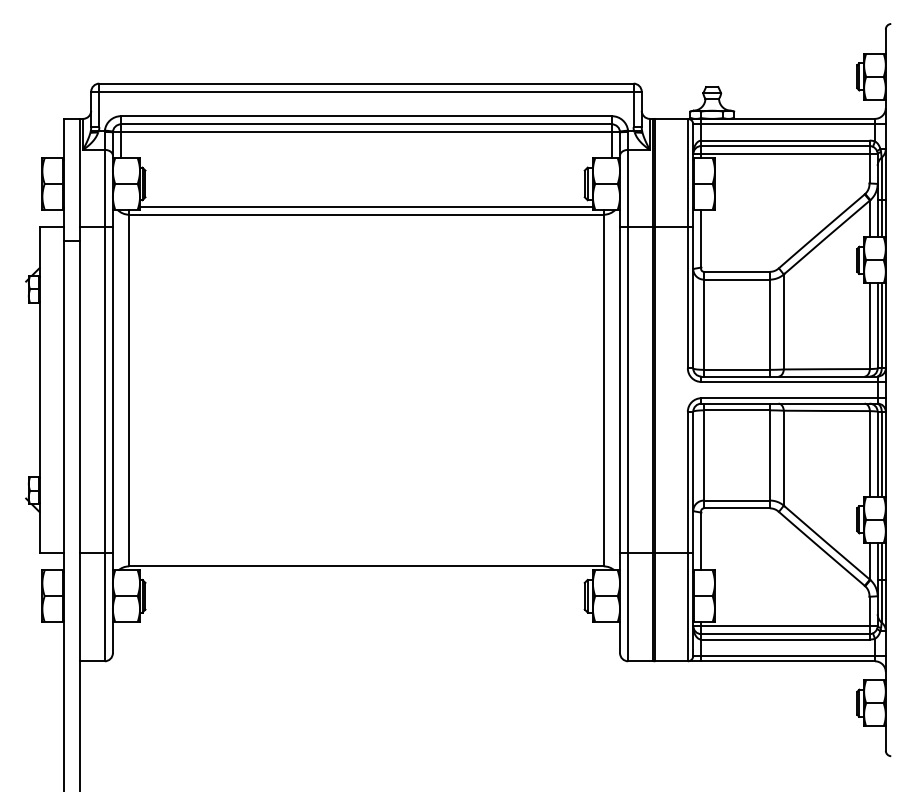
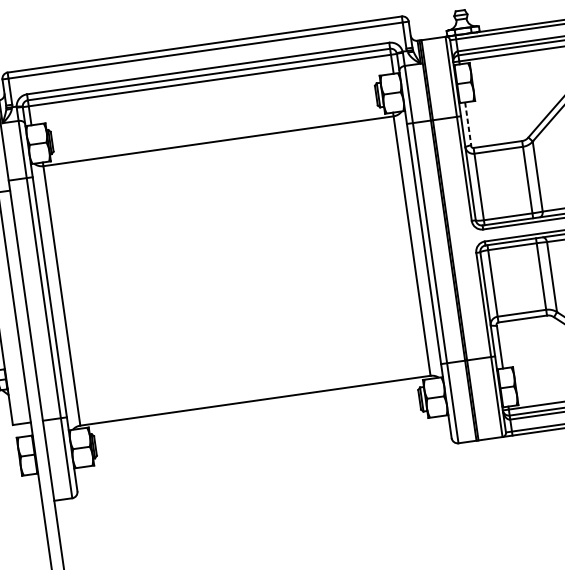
line: (366, 206) -> (217, 135), removed
line: (701, 238) -> (468, 123), solid -> dashed

